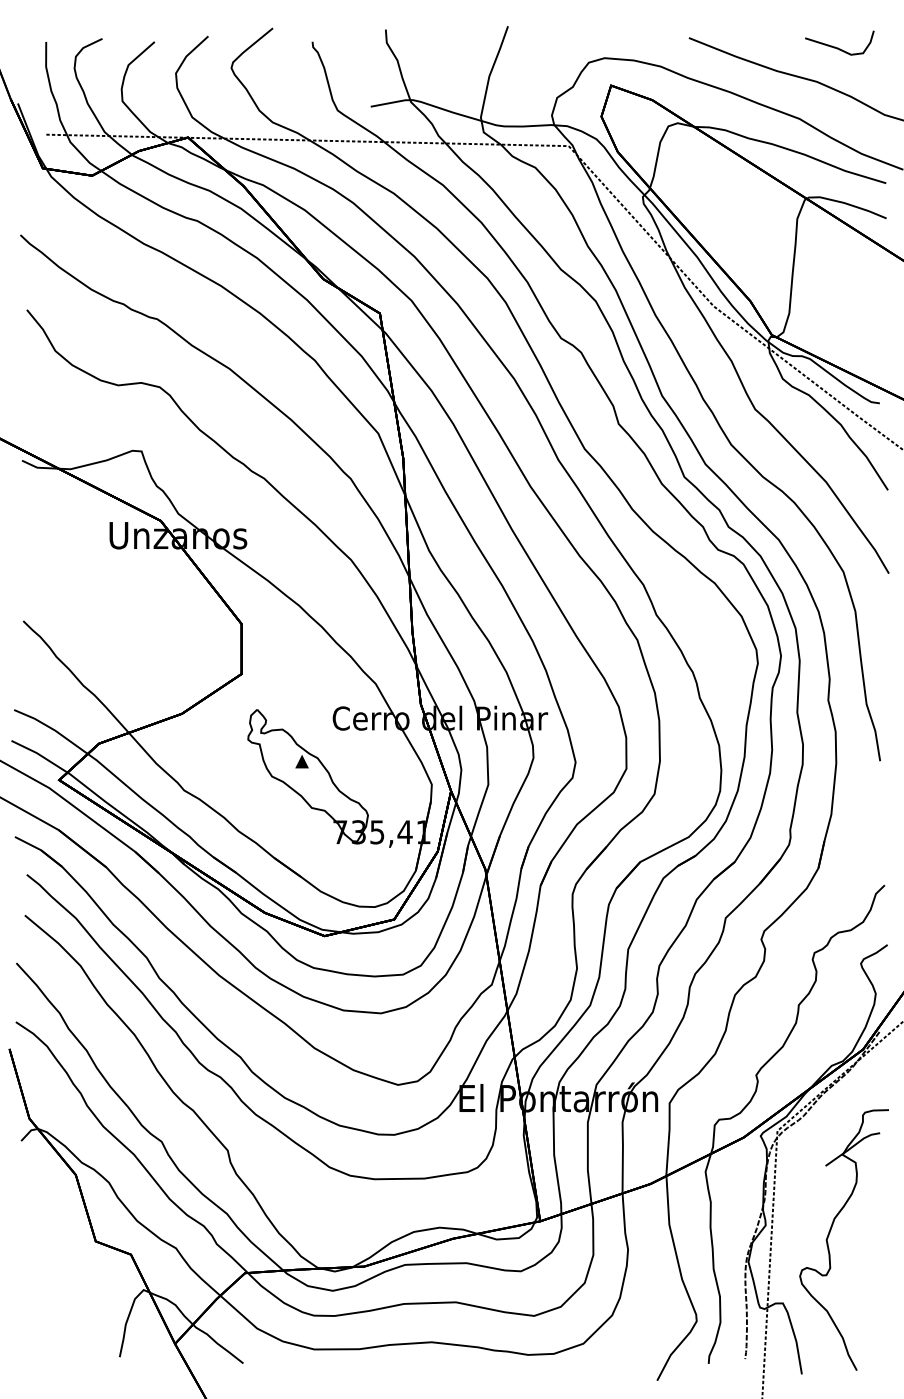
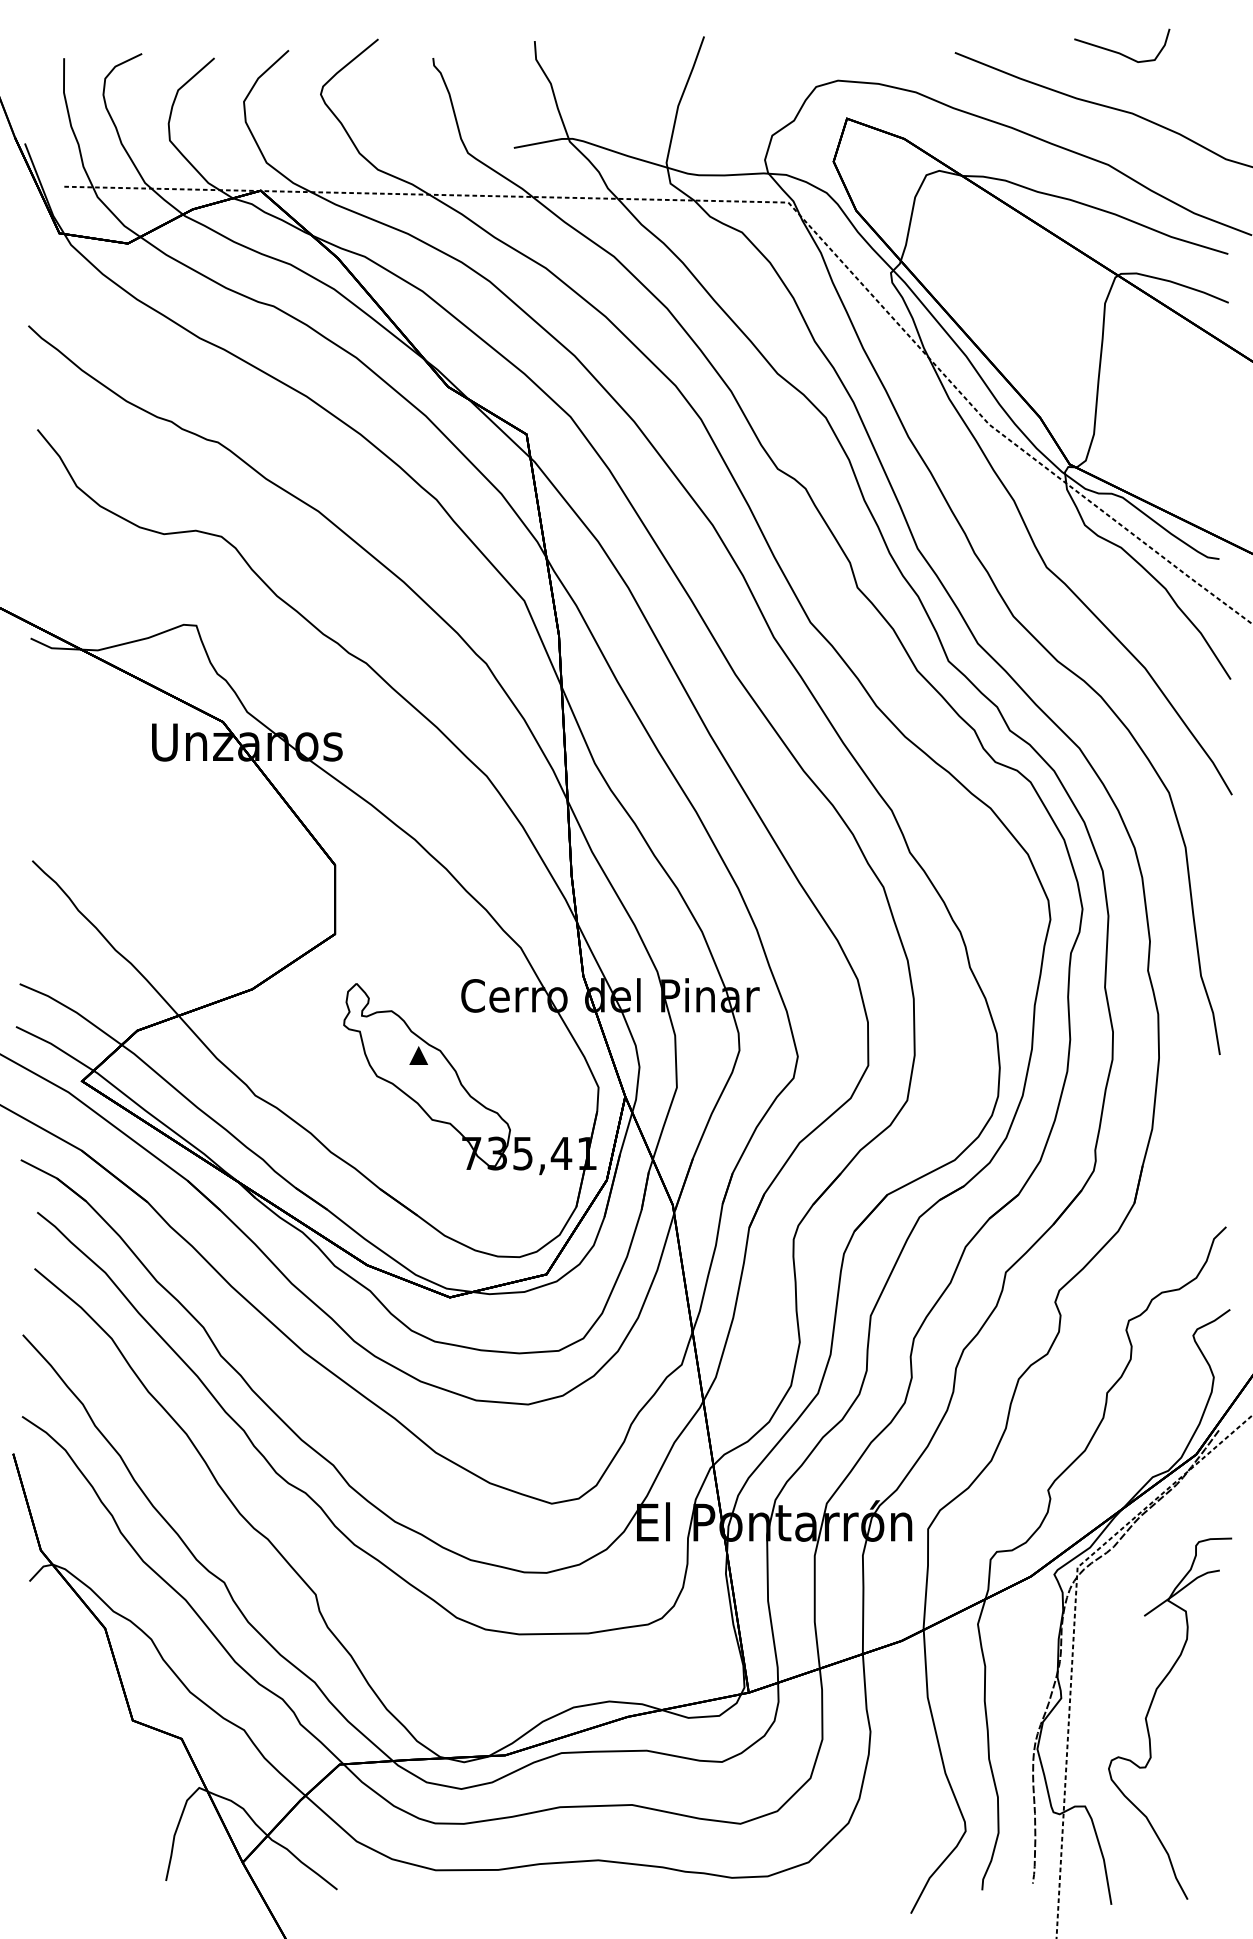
curve: (838, 47) -> (1120, 52), moved

